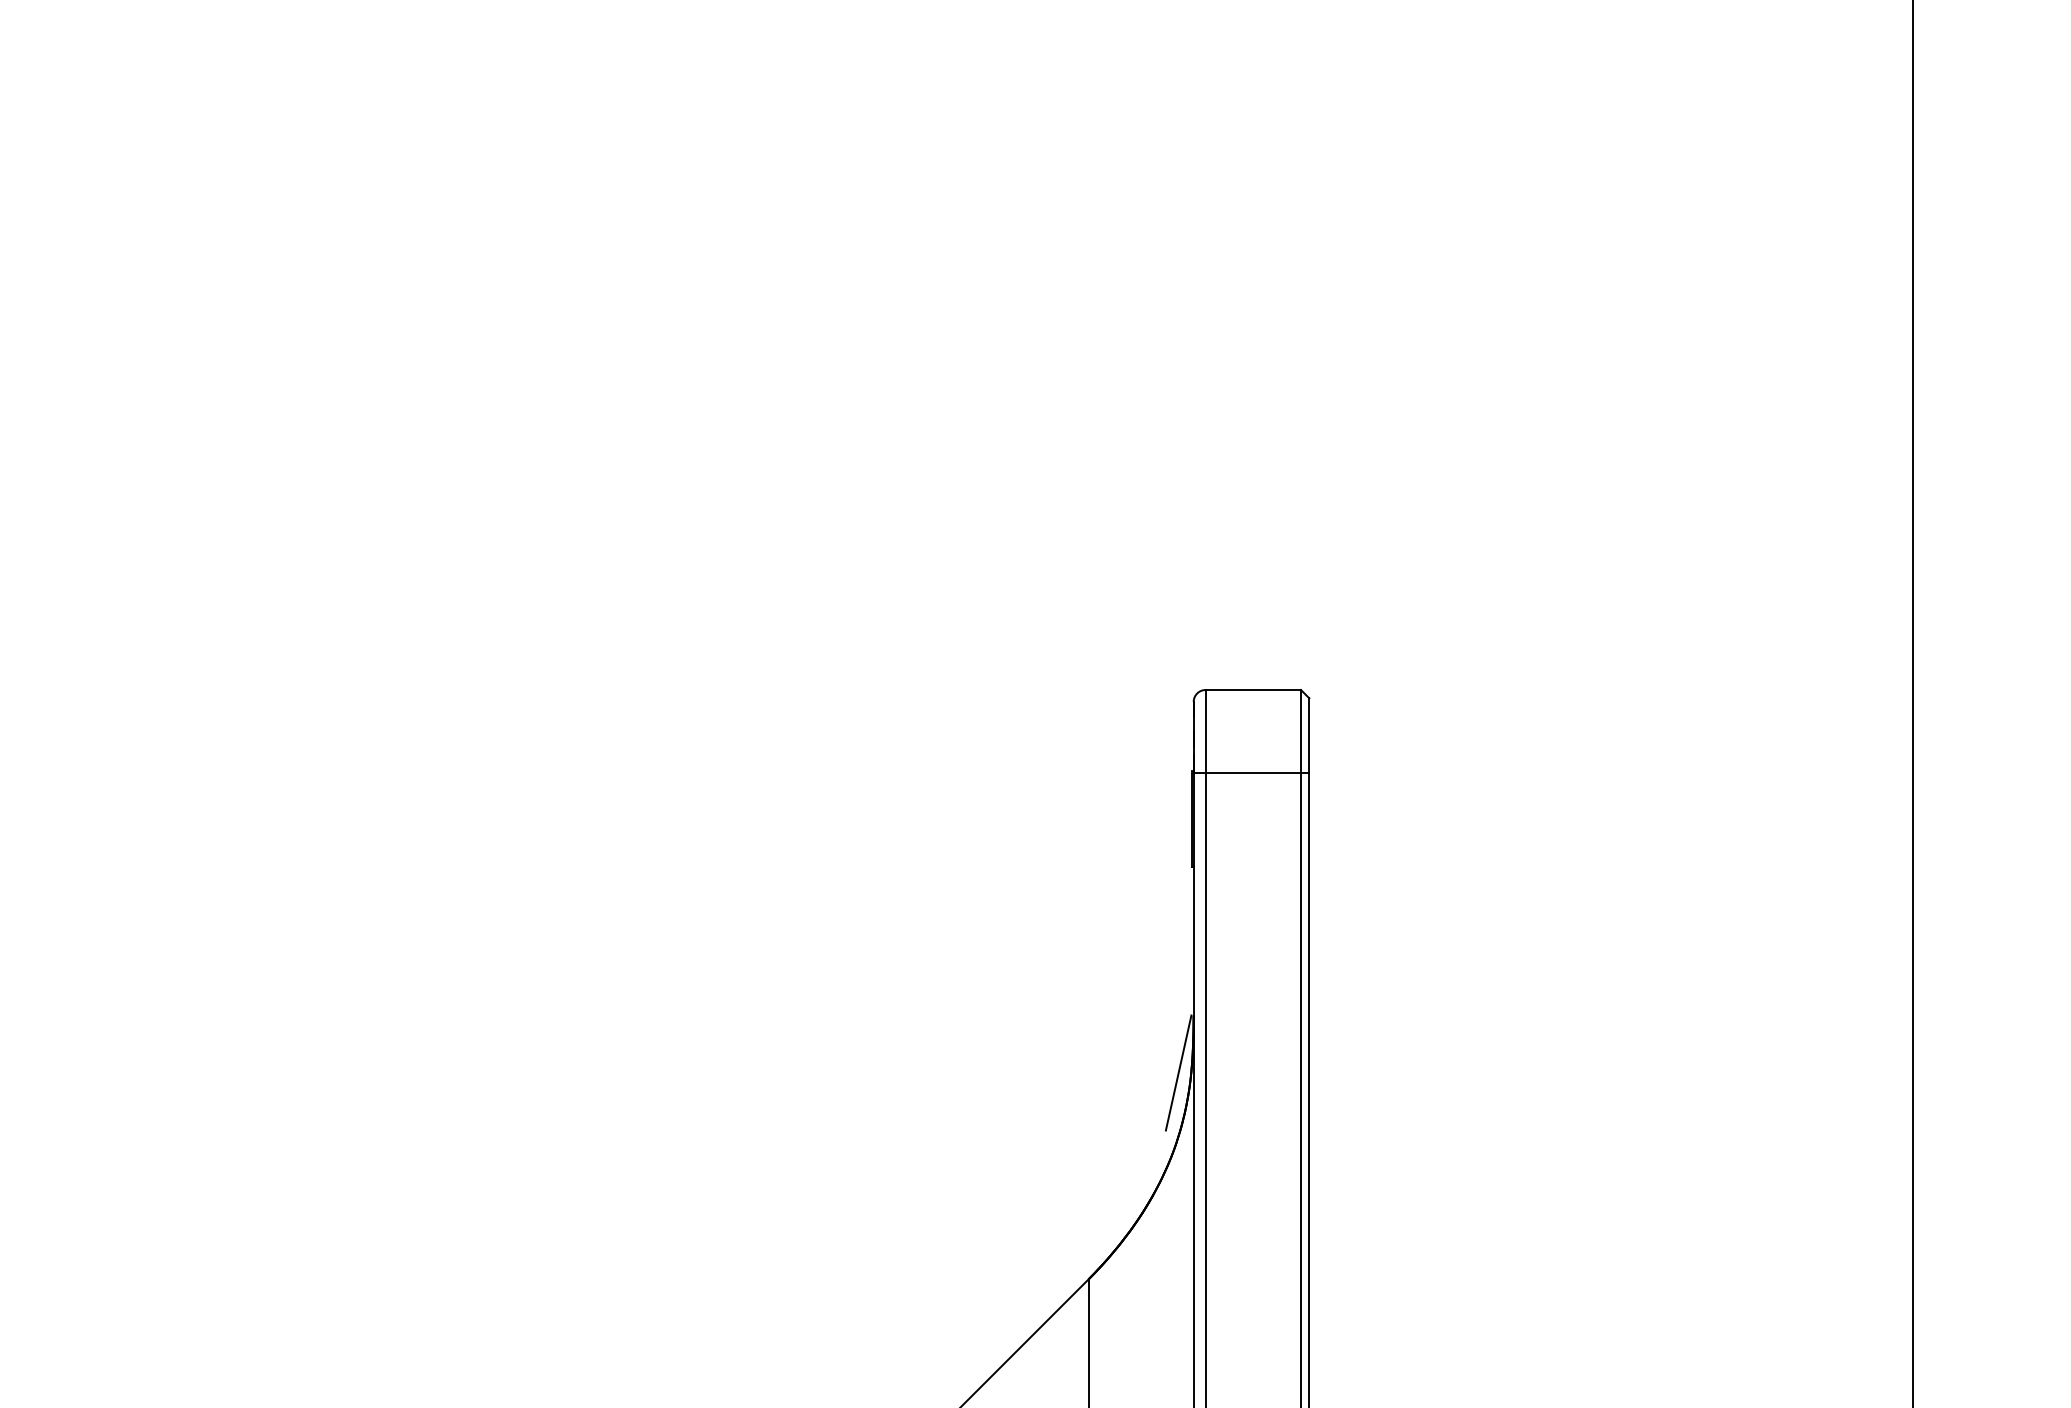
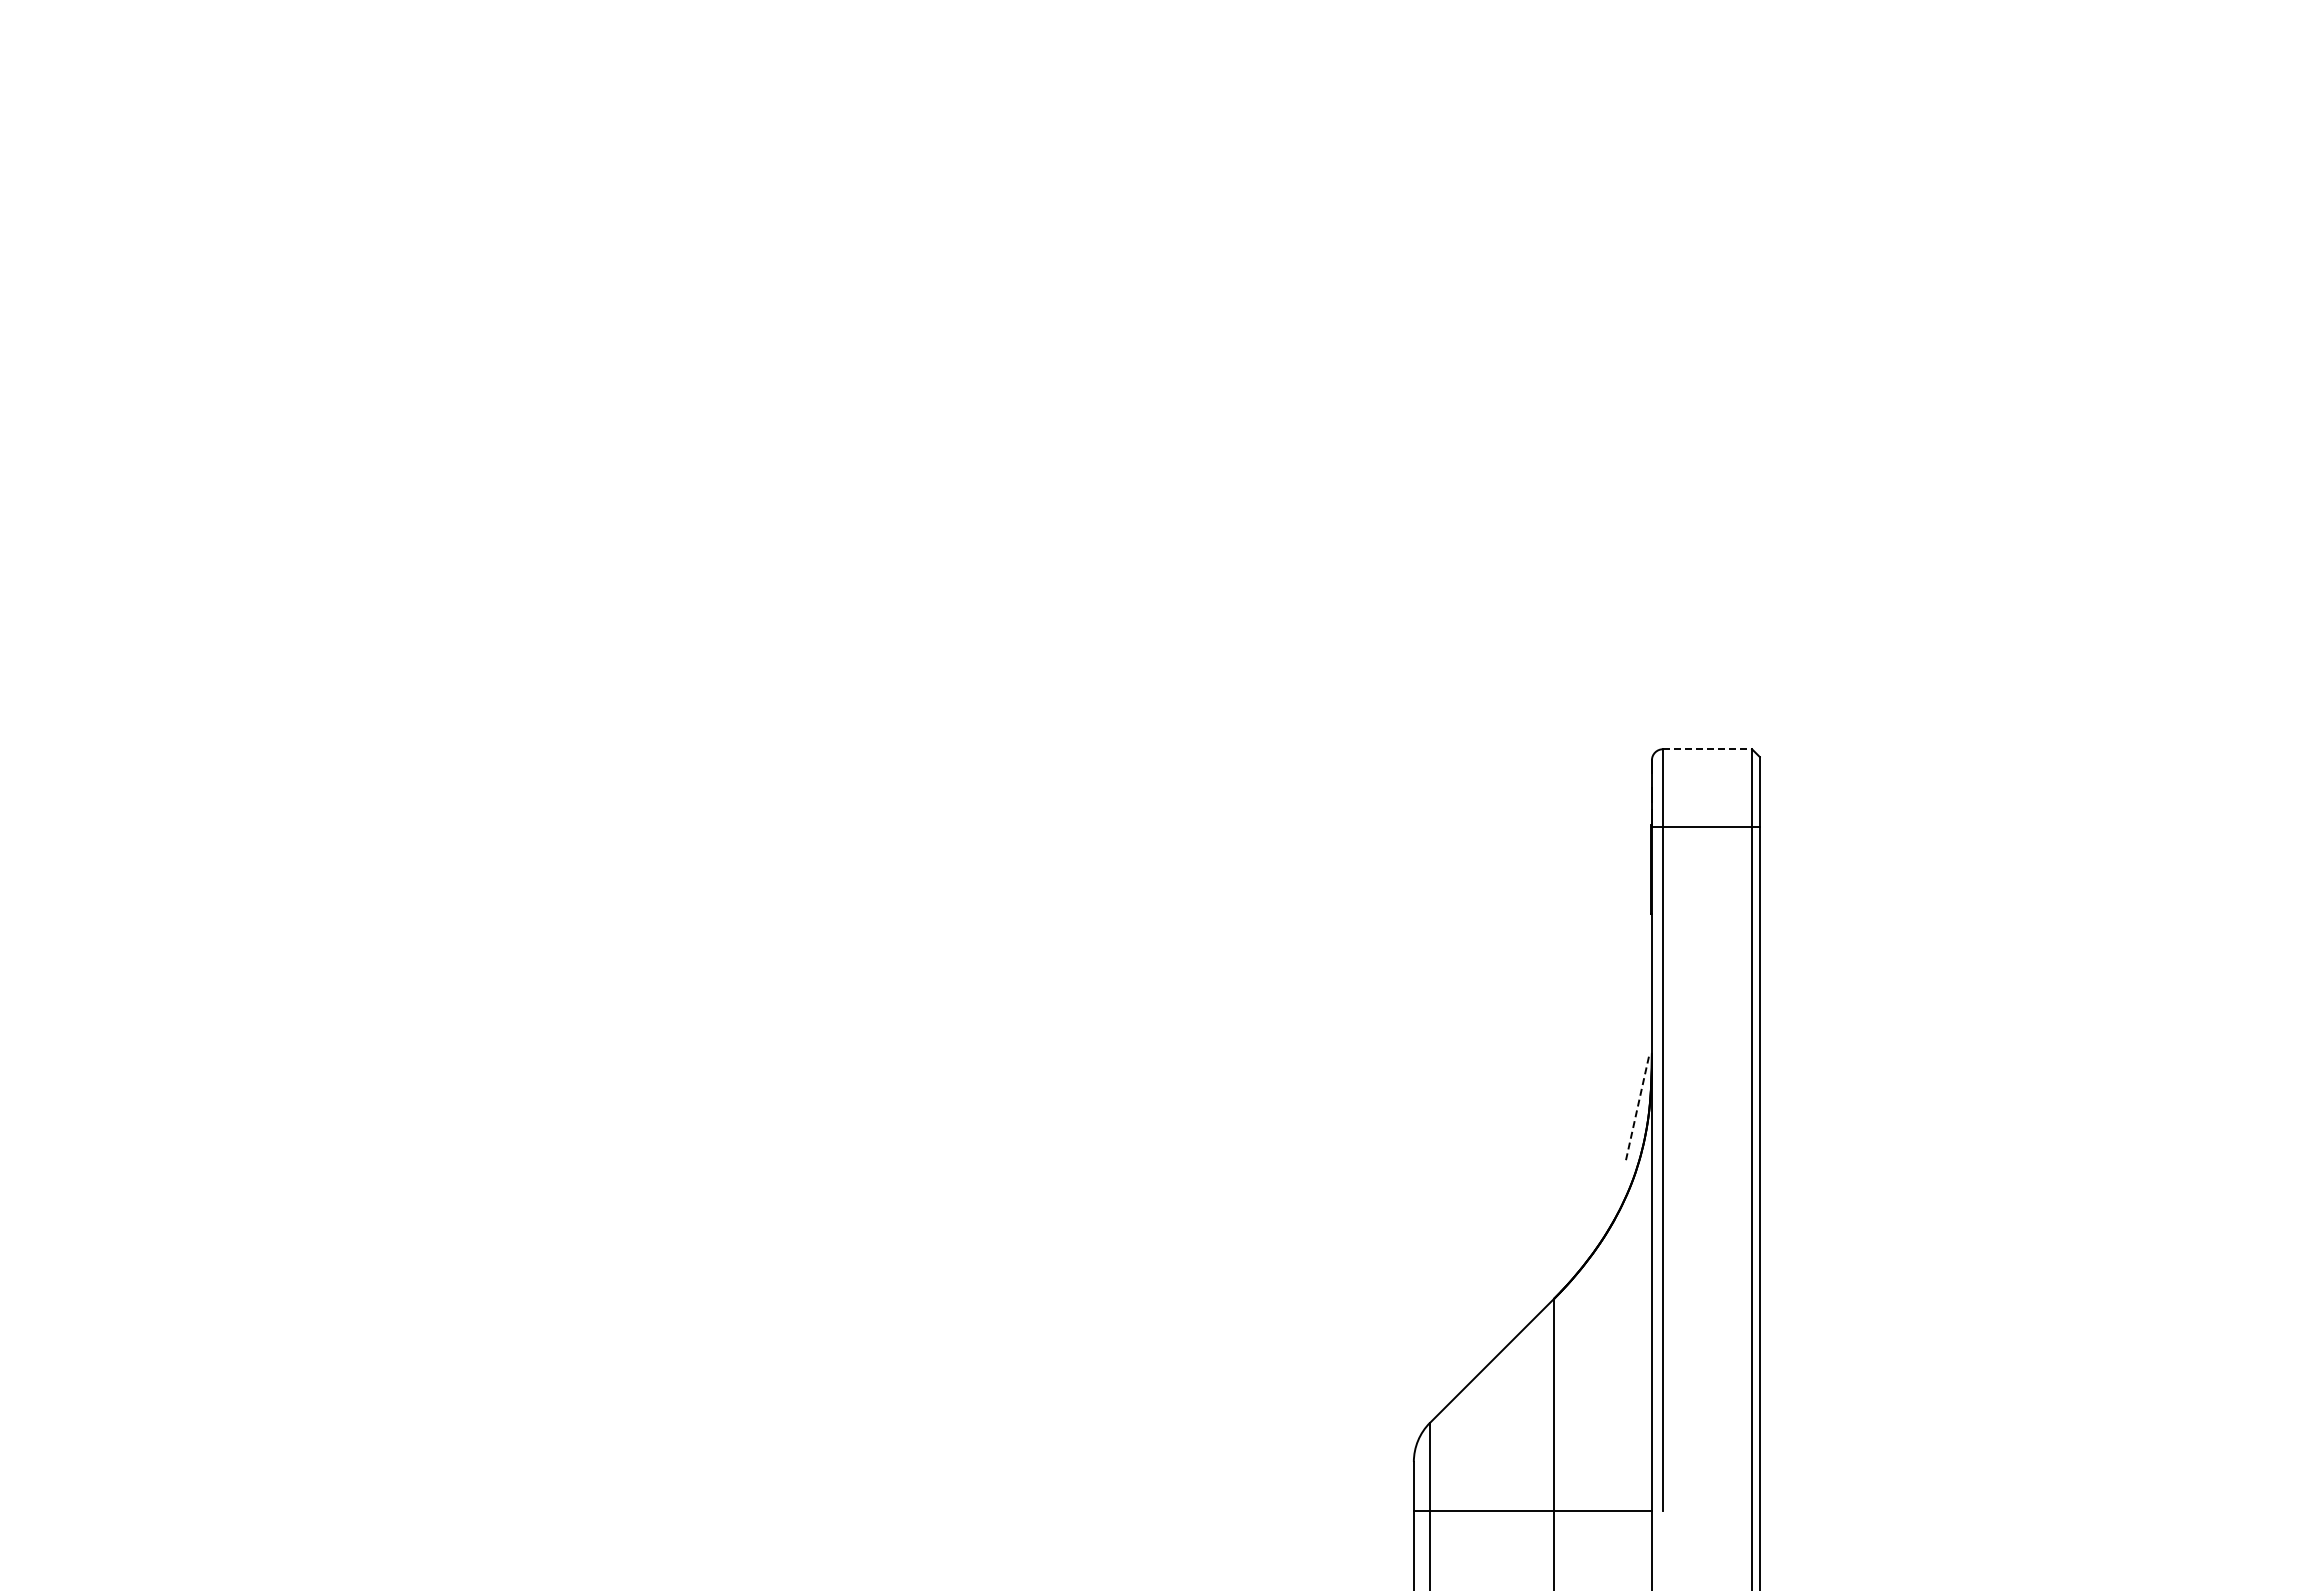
line: (1254, 690) -> (1708, 749), solid -> dashed
line: (1178, 1072) -> (1637, 1106), solid -> dashed

